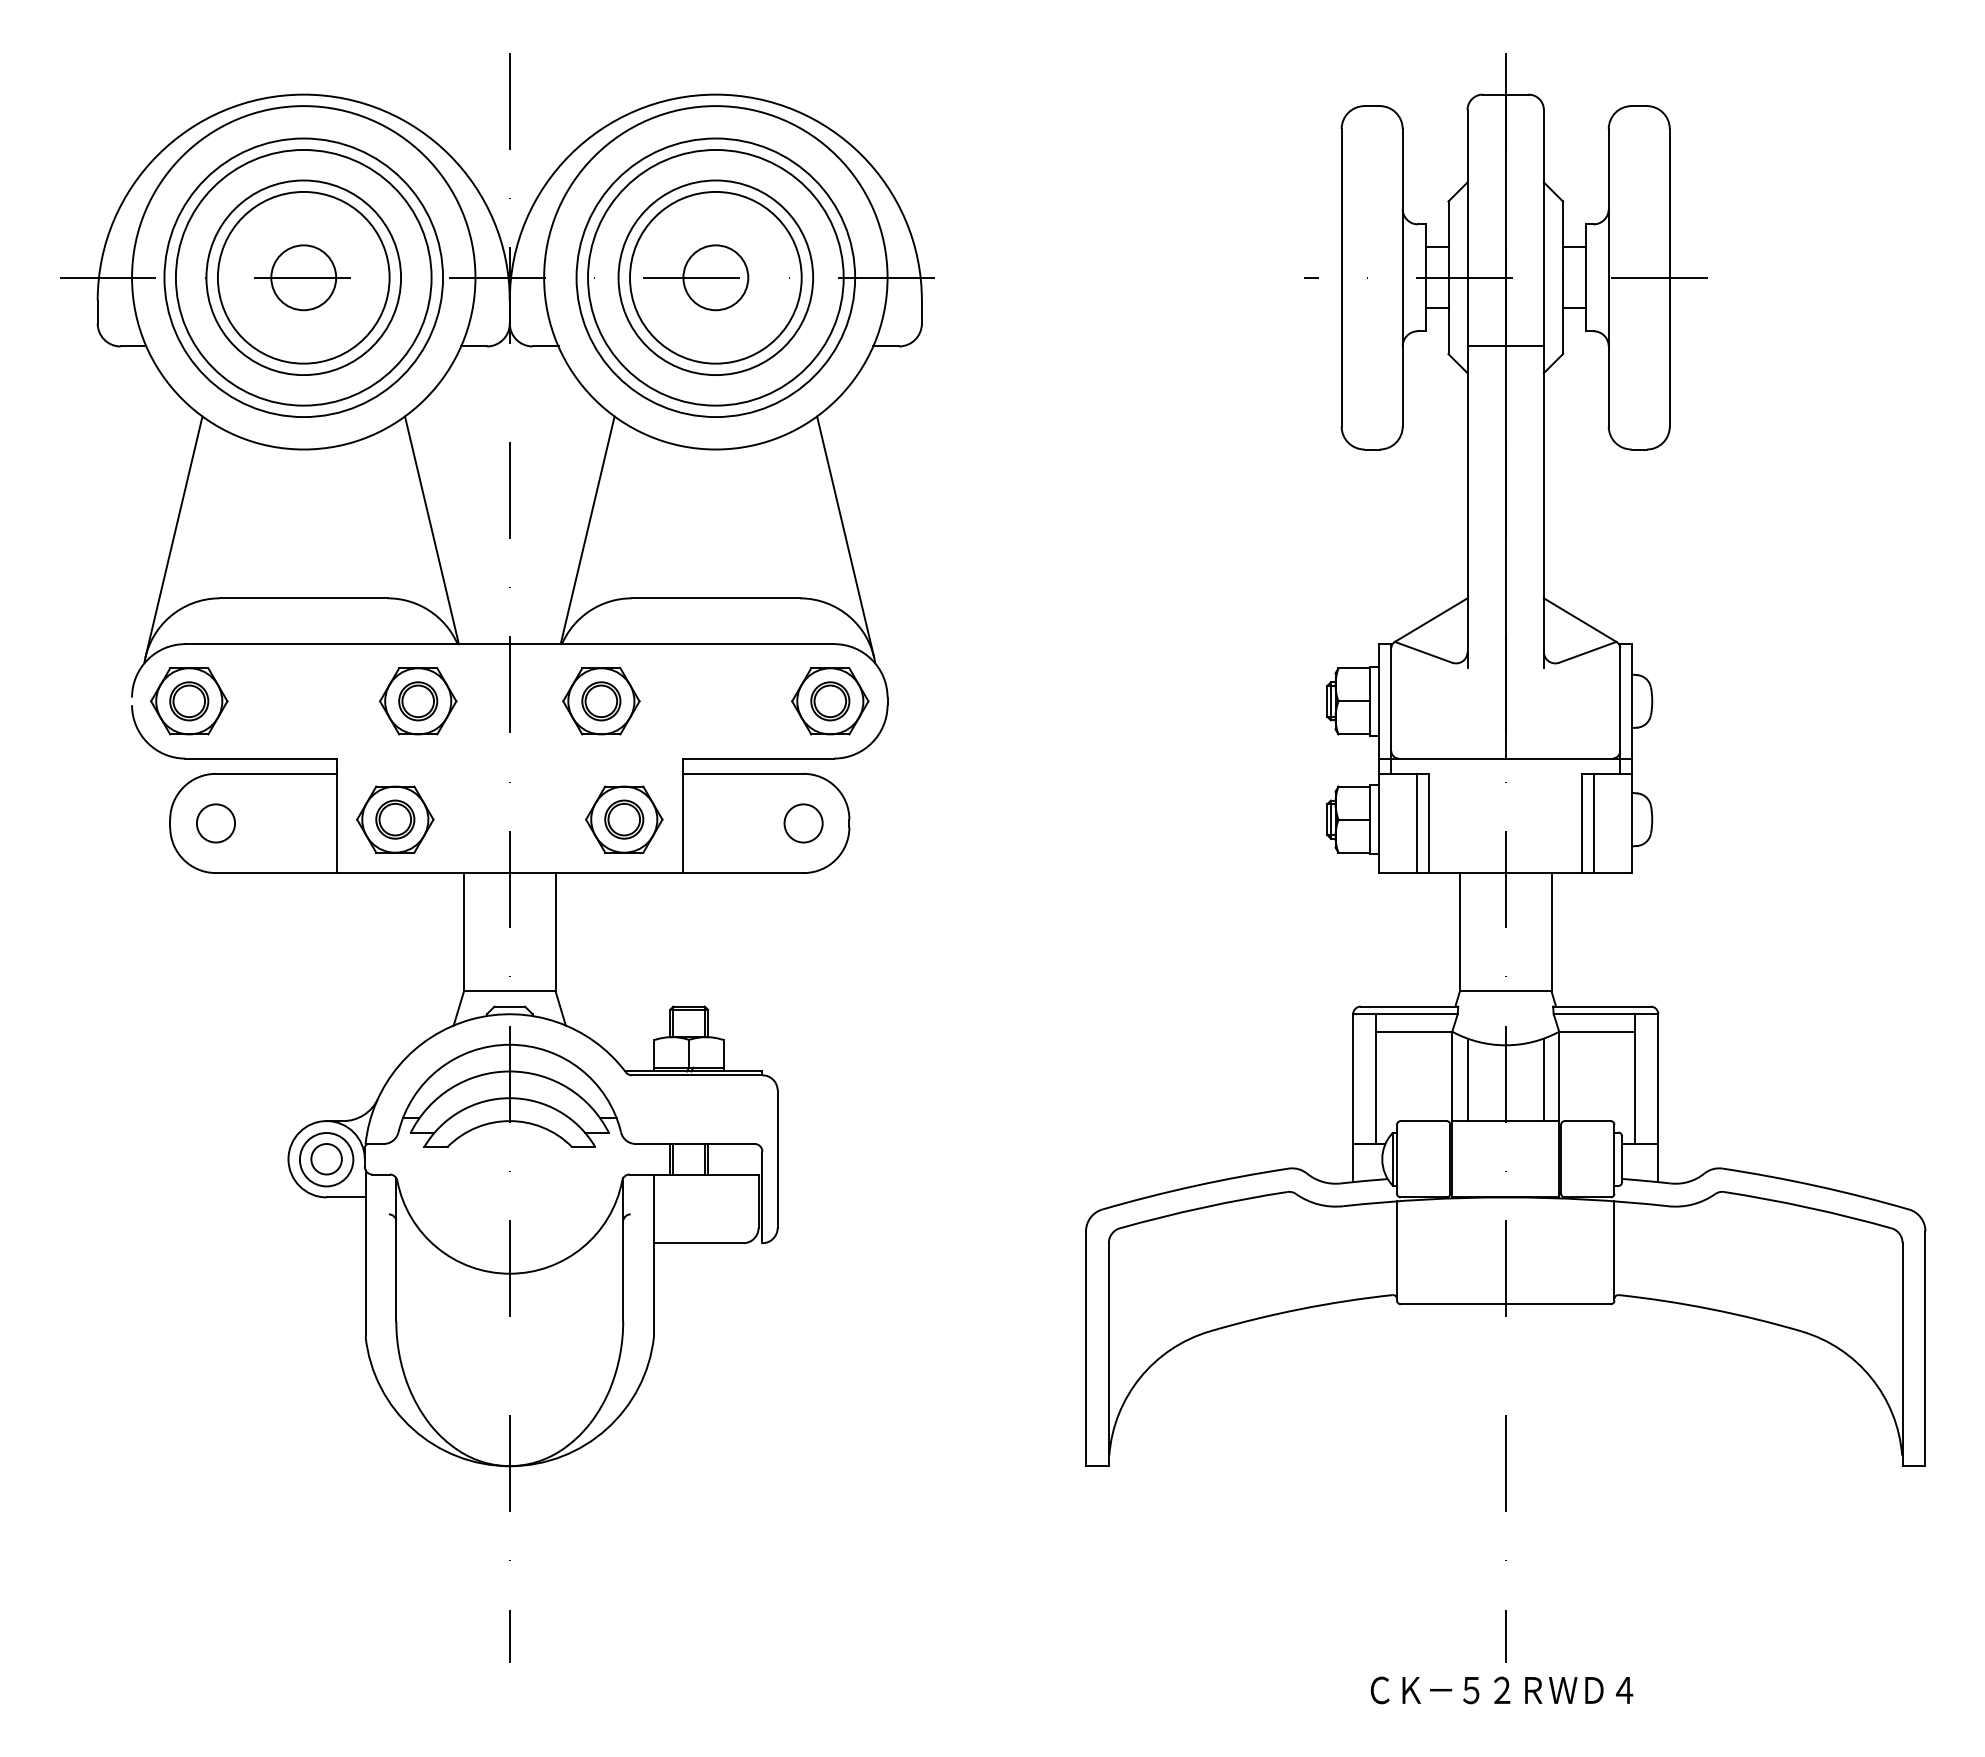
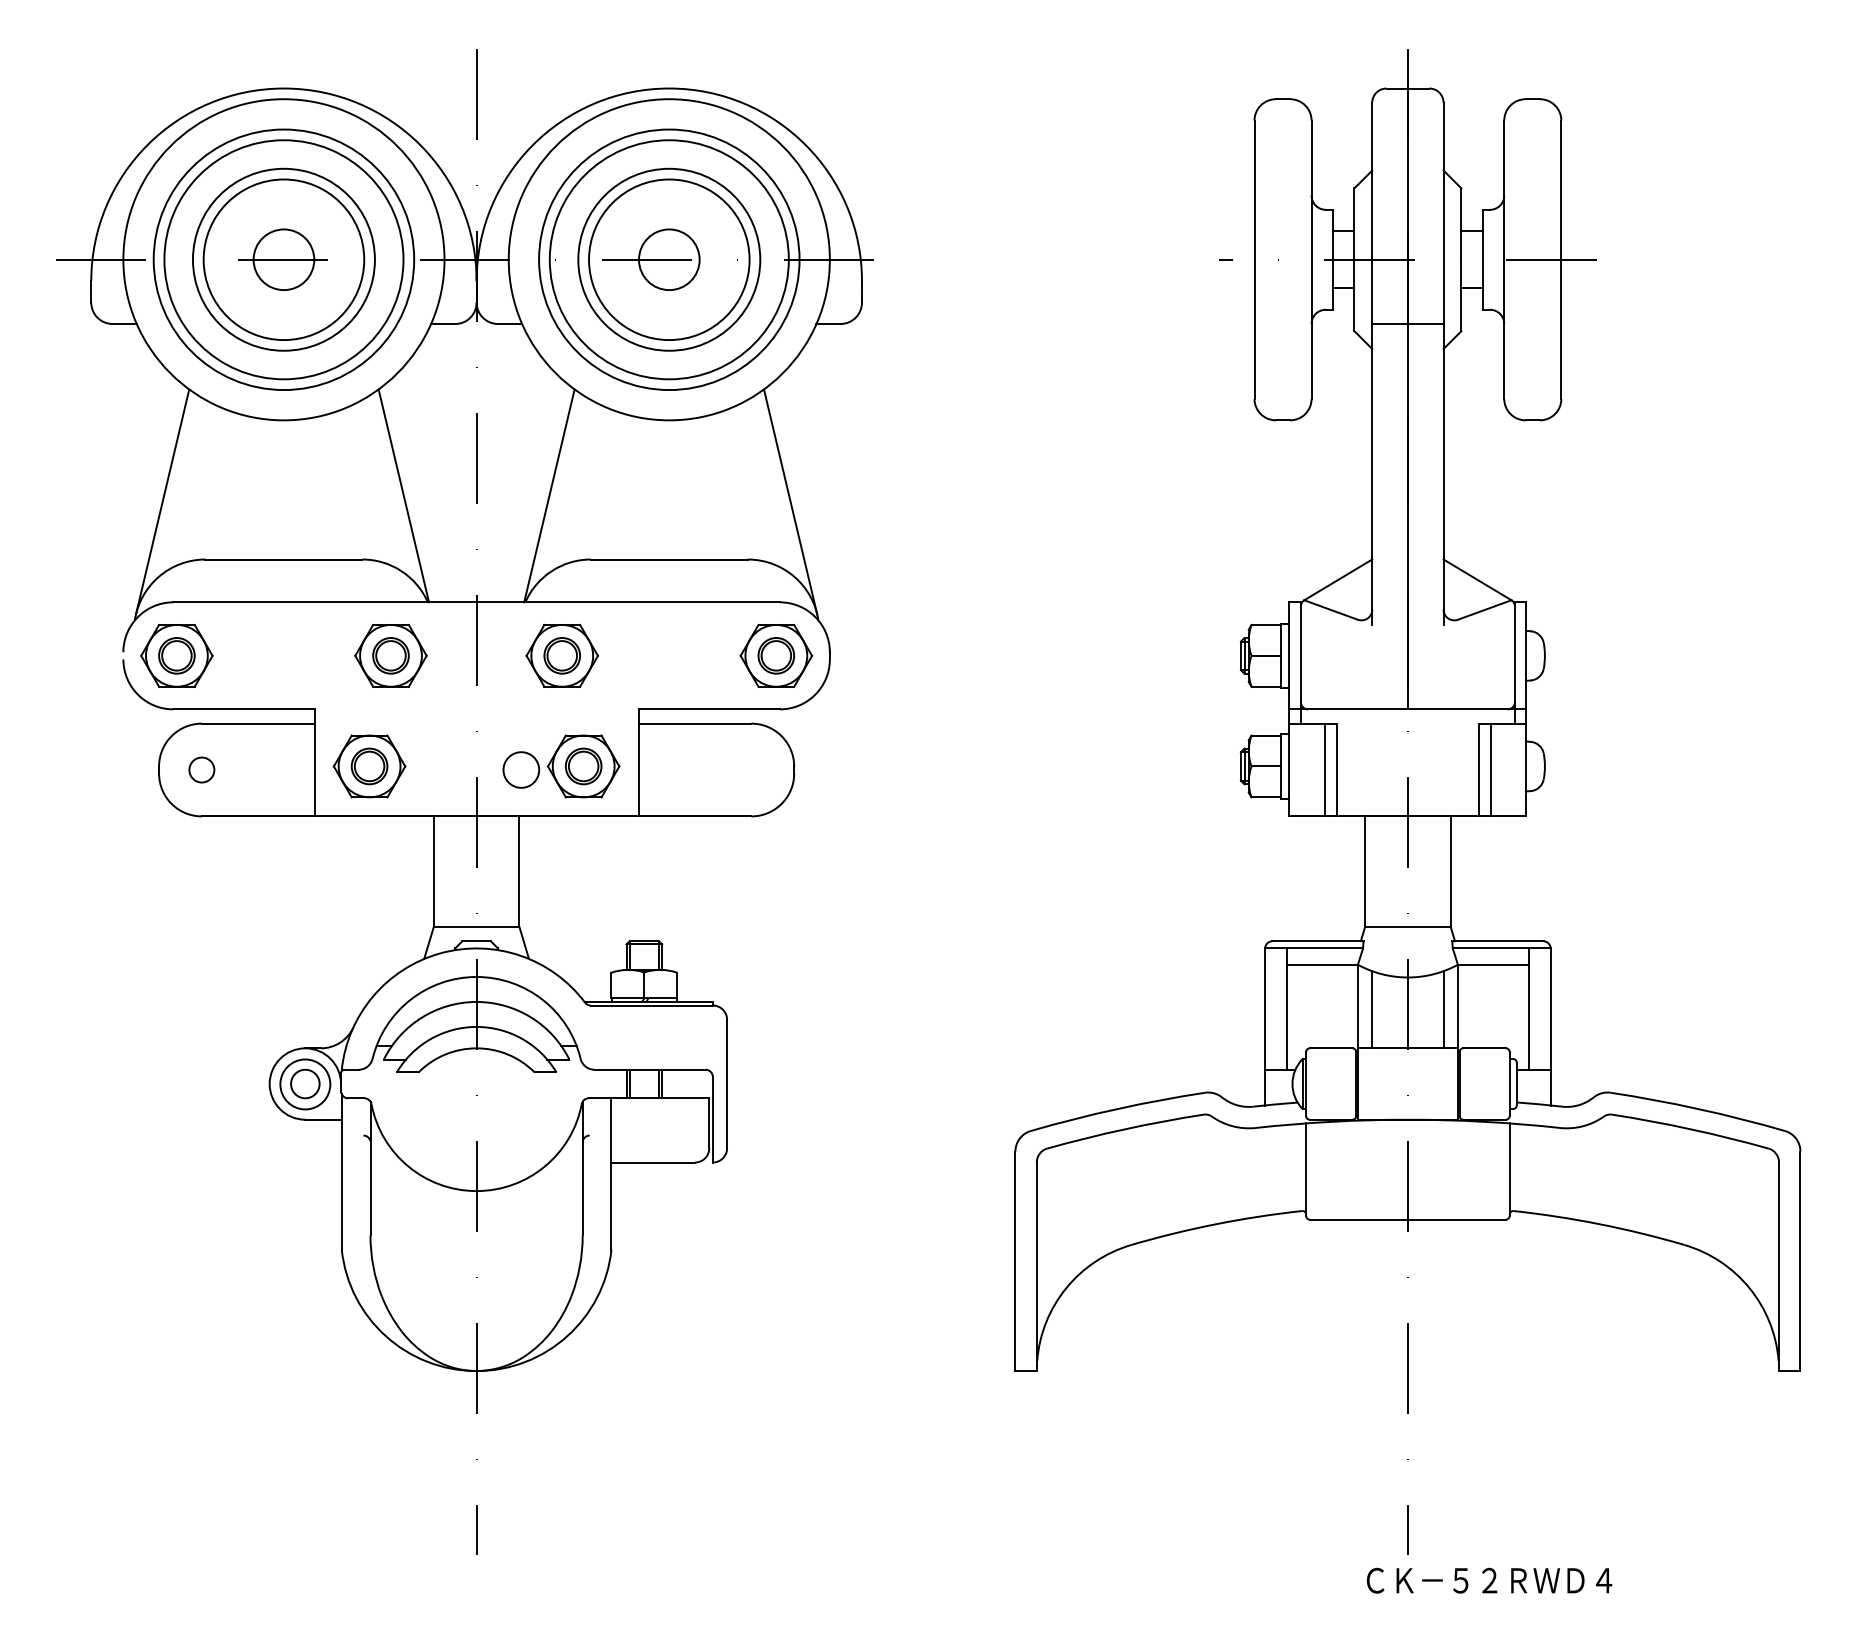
circle: (215, 823) -> (201, 770), size x0.7
circle: (803, 823) -> (521, 770), moved
text: (1501, 1690) -> (1489, 1580), moved

